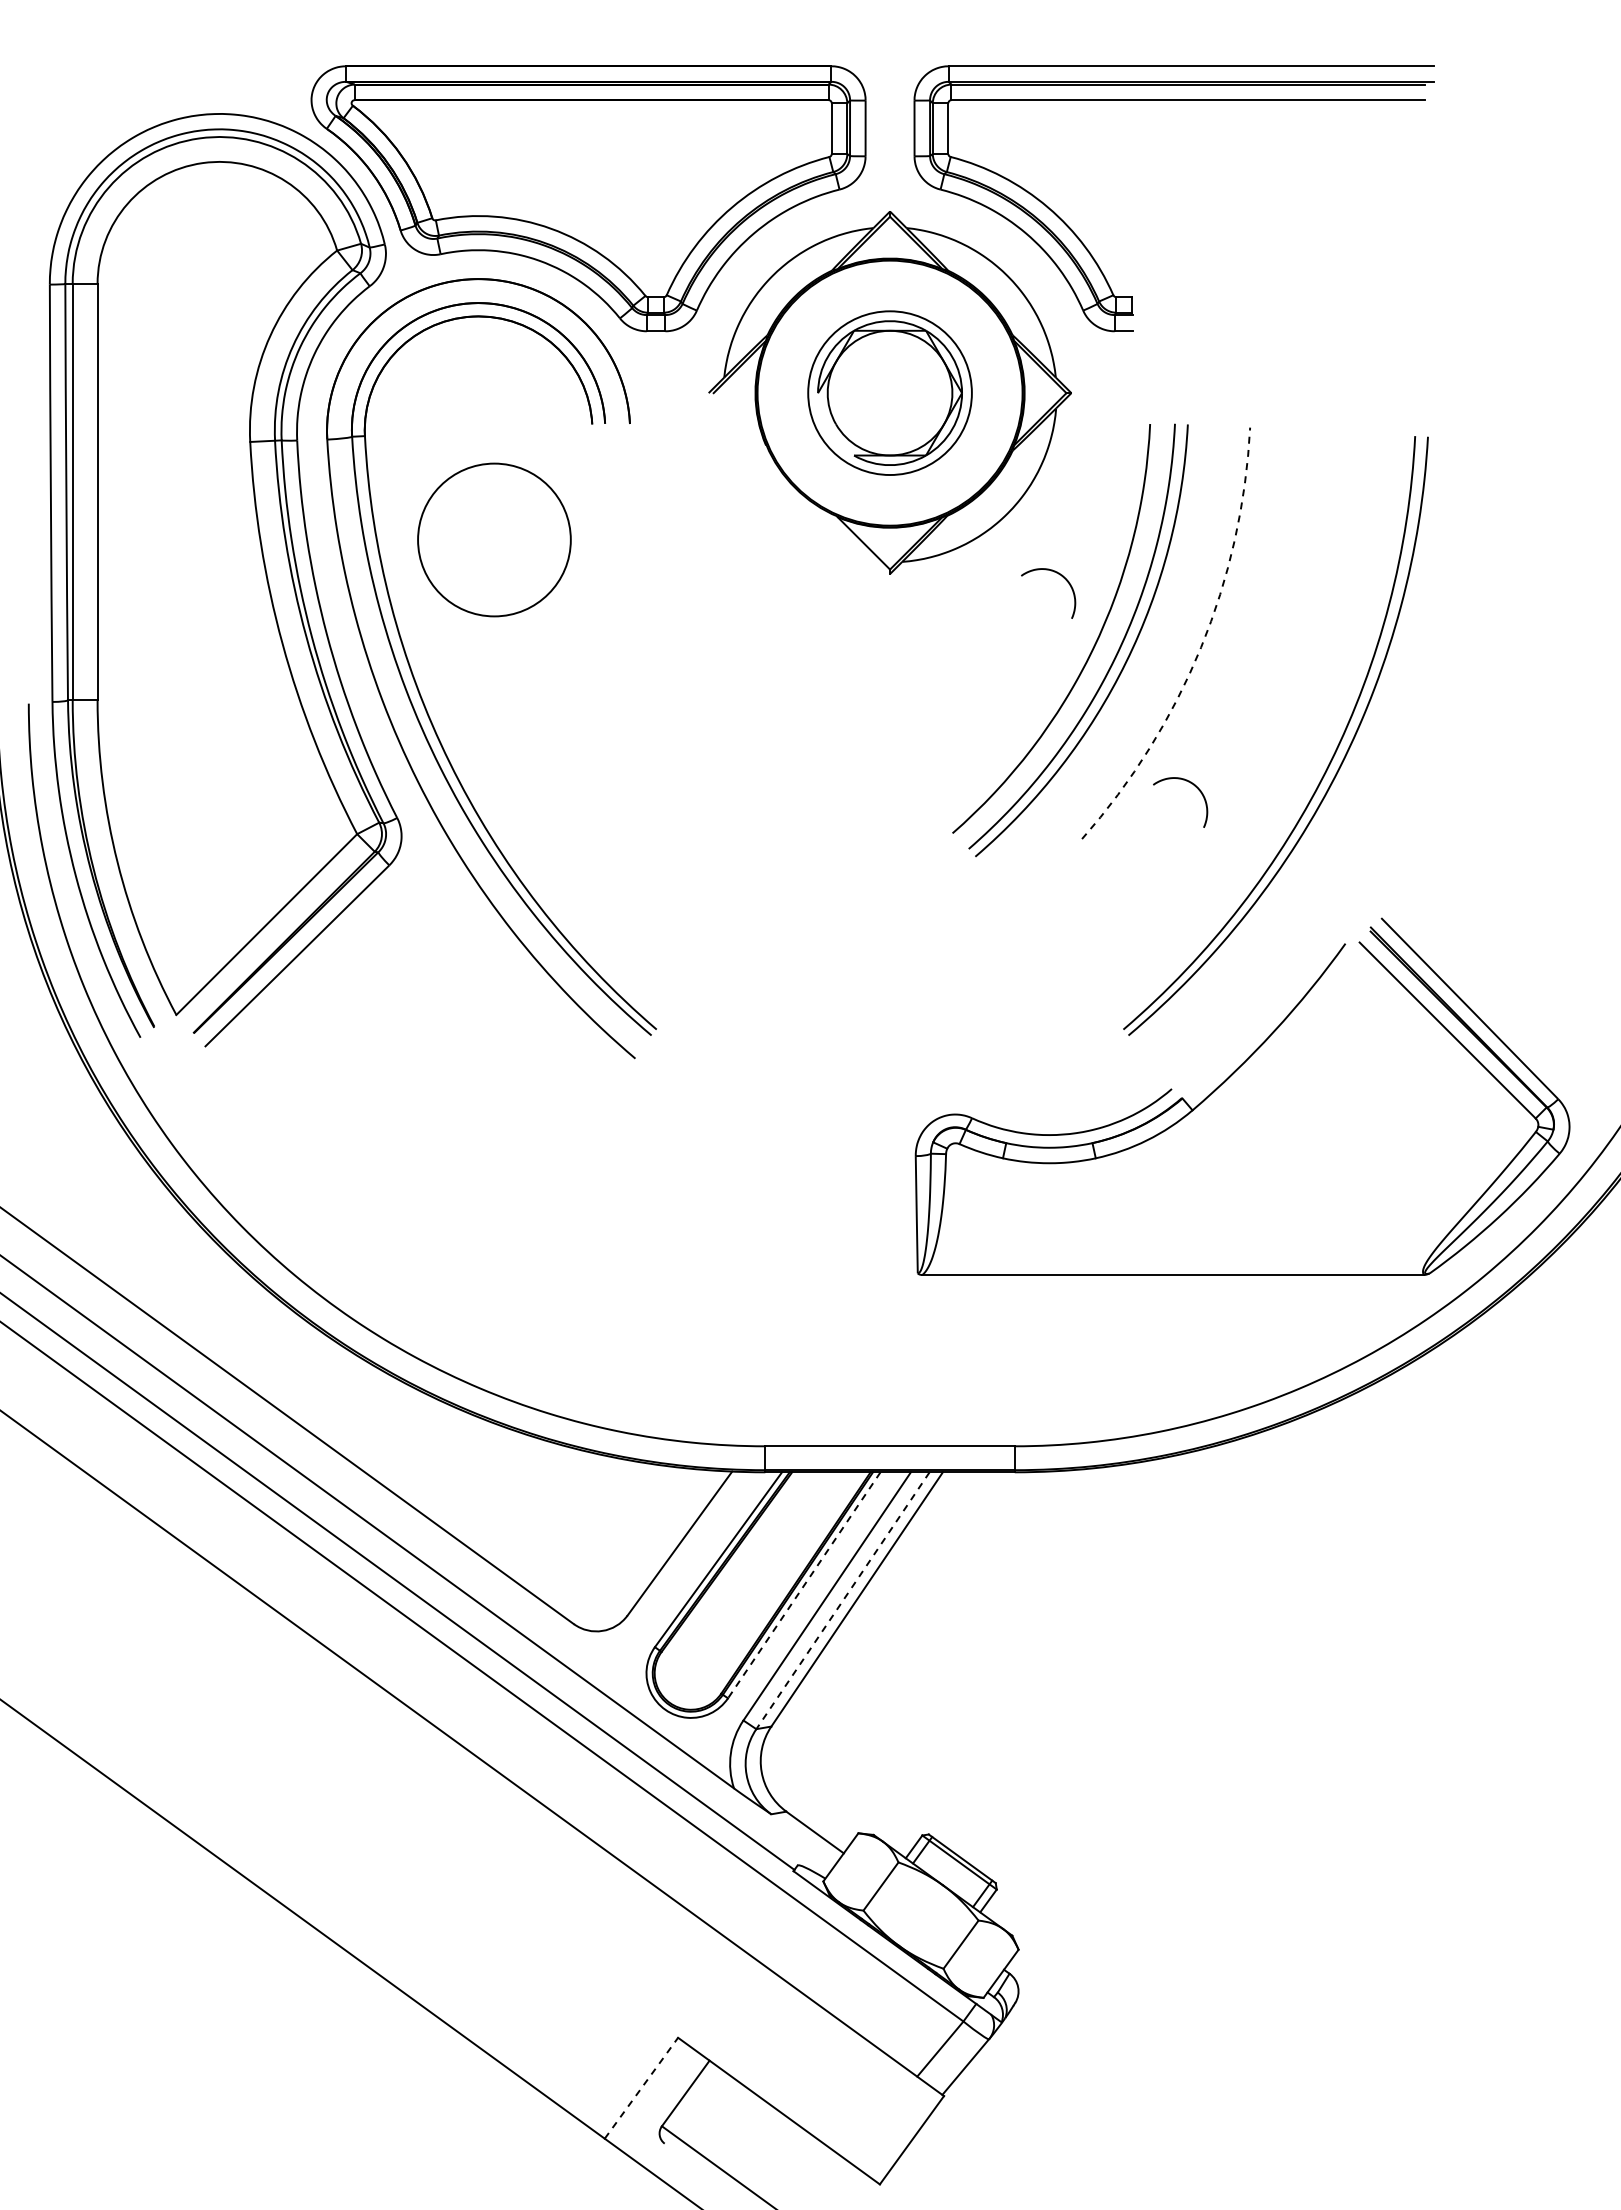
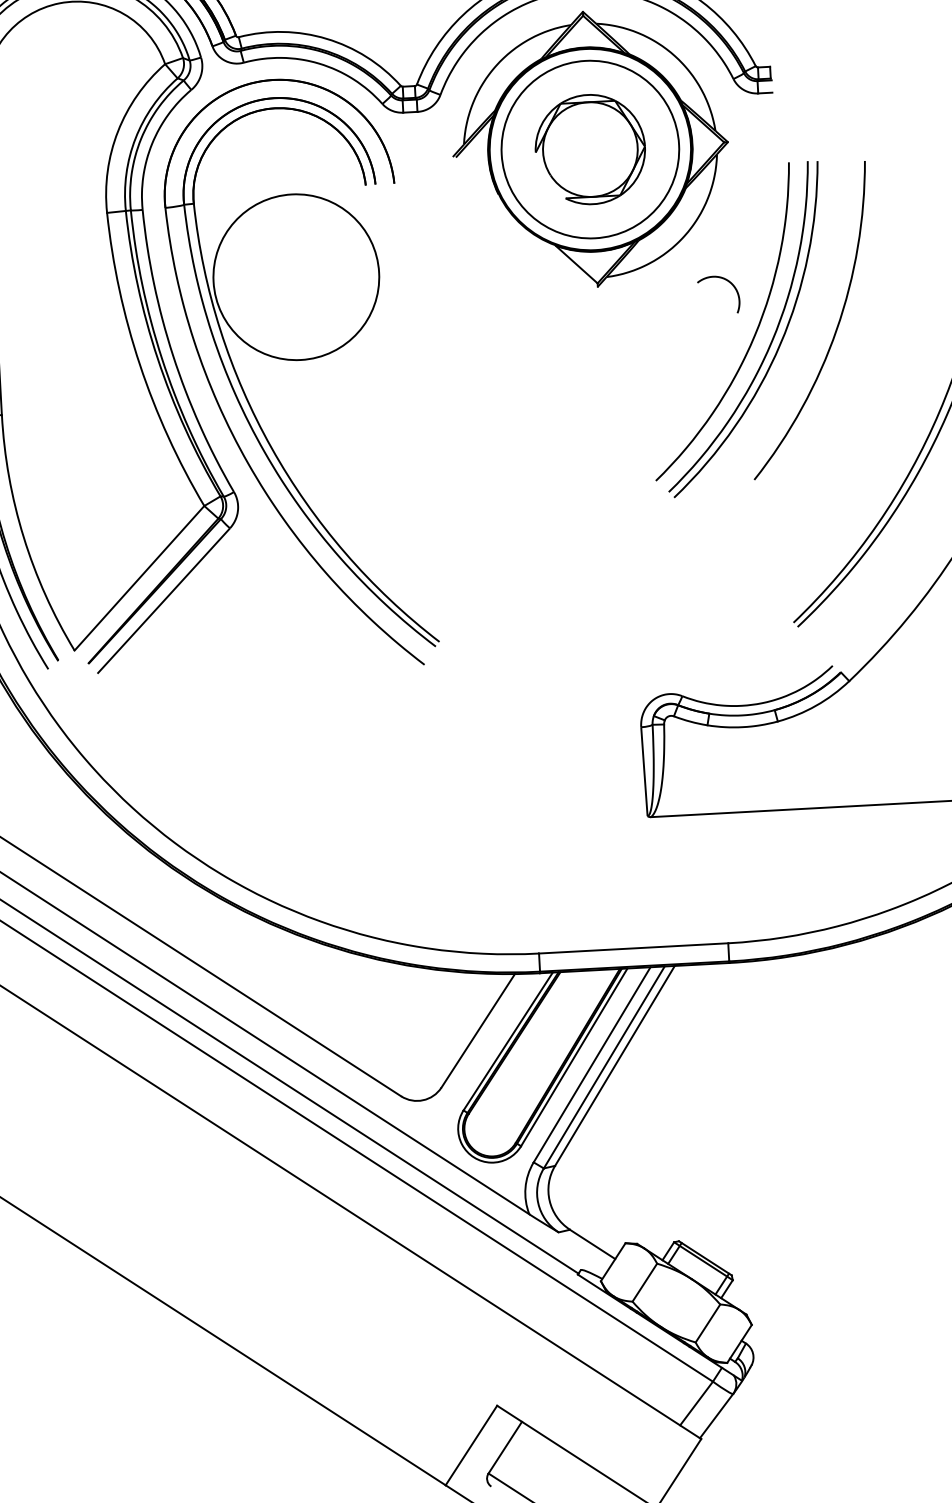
circle: (889, 393) -> (589, 149), size x1.43
circle: (494, 539) -> (296, 276), size x1.43
arc: (1201, 647) -> (837, 329), dashed -> solid
curve: (1195, 787) -> (838, 436), removed
line: (804, 1585) -> (574, 1057), dashed -> solid
line: (842, 1600) -> (603, 1067), dashed -> solid
line: (641, 2087) -> (471, 1444), dashed -> solid

